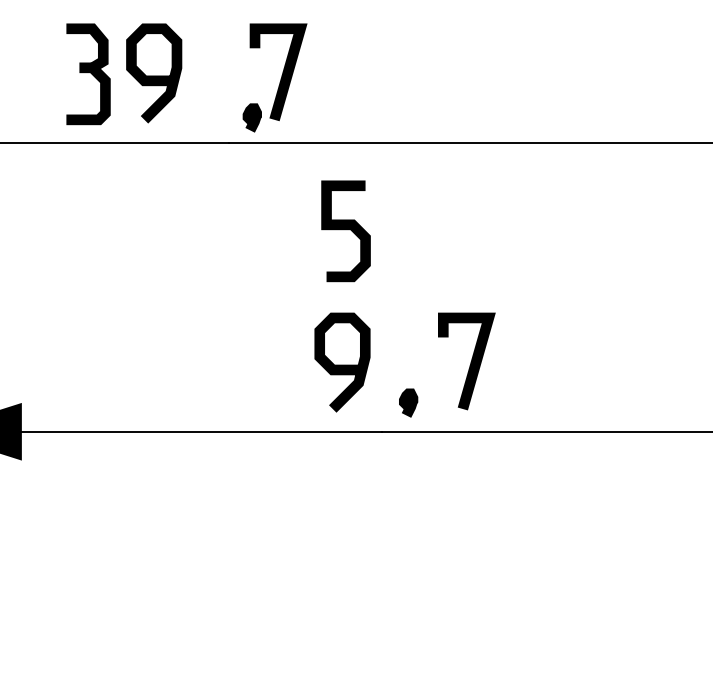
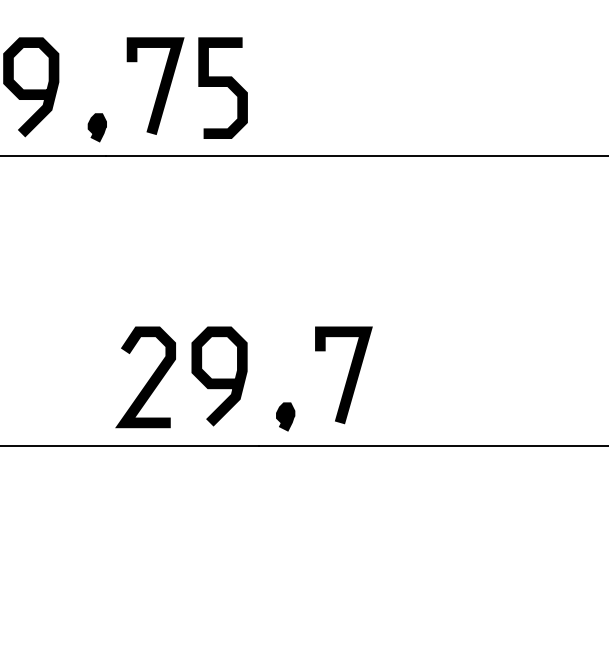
part: (251, 117) -> (96, 127), moved
curve: (345, 230) -> (222, 87), moved
curve: (272, 364) -> (149, 378), added

